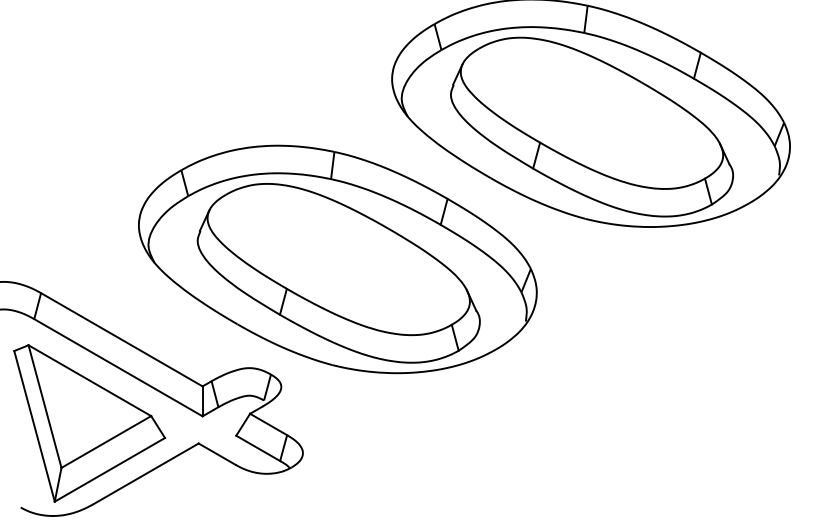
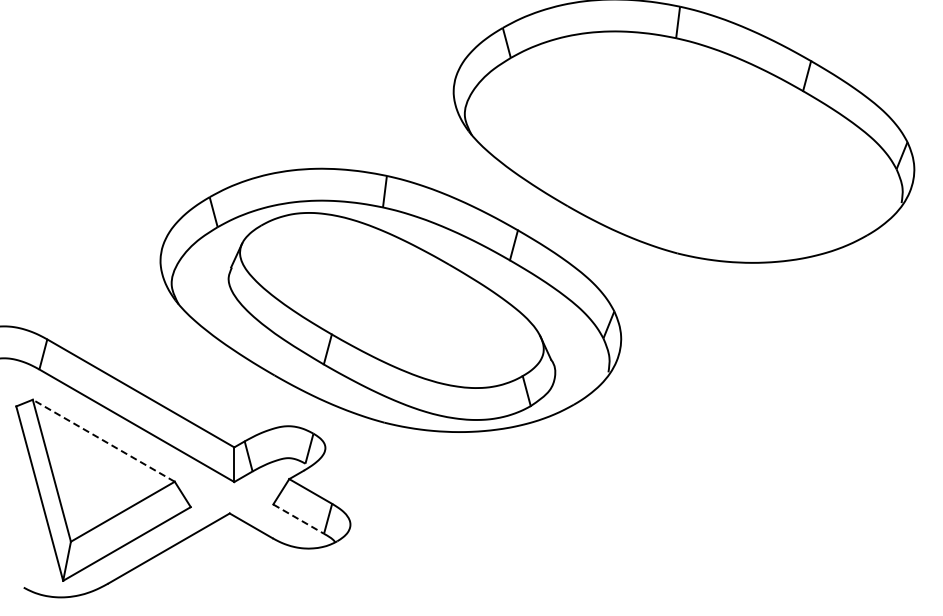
part: (591, 126) -> (684, 146), removed
line: (89, 380) -> (103, 440), solid -> dashed
line: (258, 448) -> (299, 519), solid -> dashed

